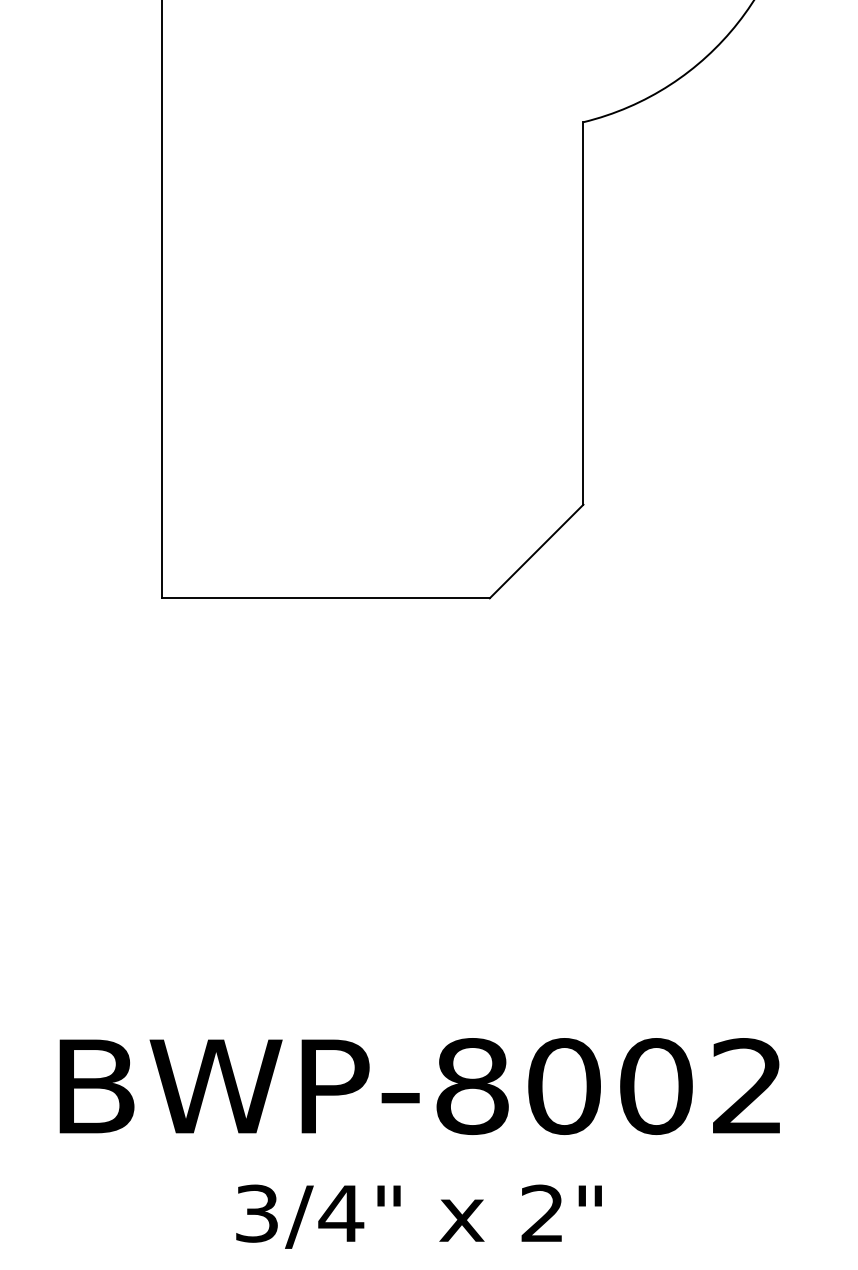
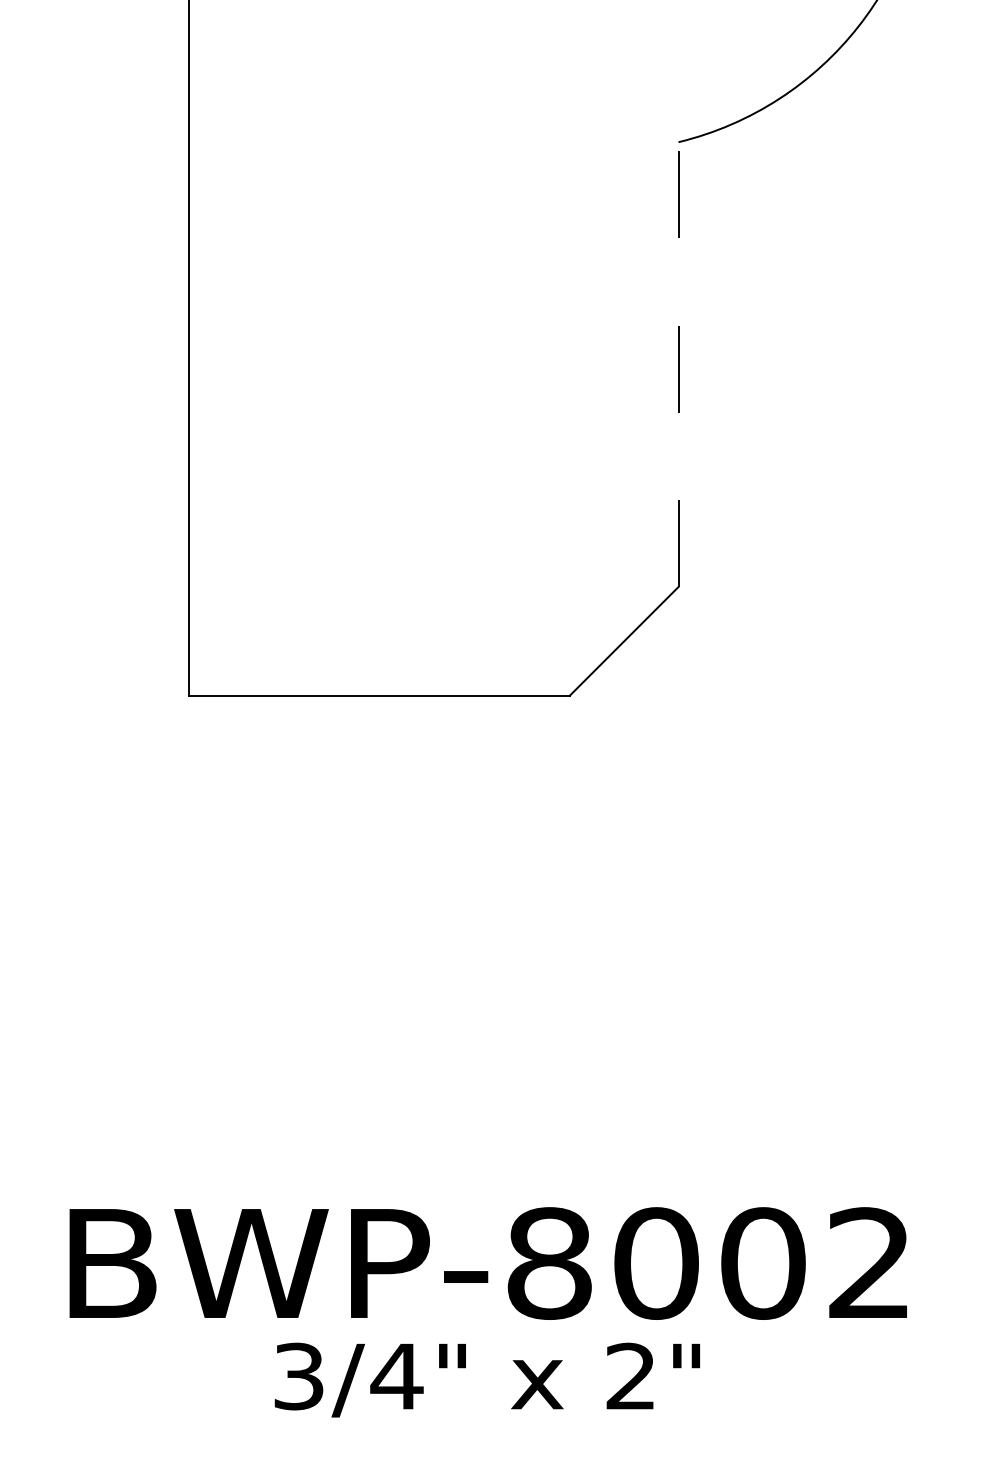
line: (583, 312) -> (678, 363), solid -> dashed
text: (418, 1216) -> (486, 1379), moved

